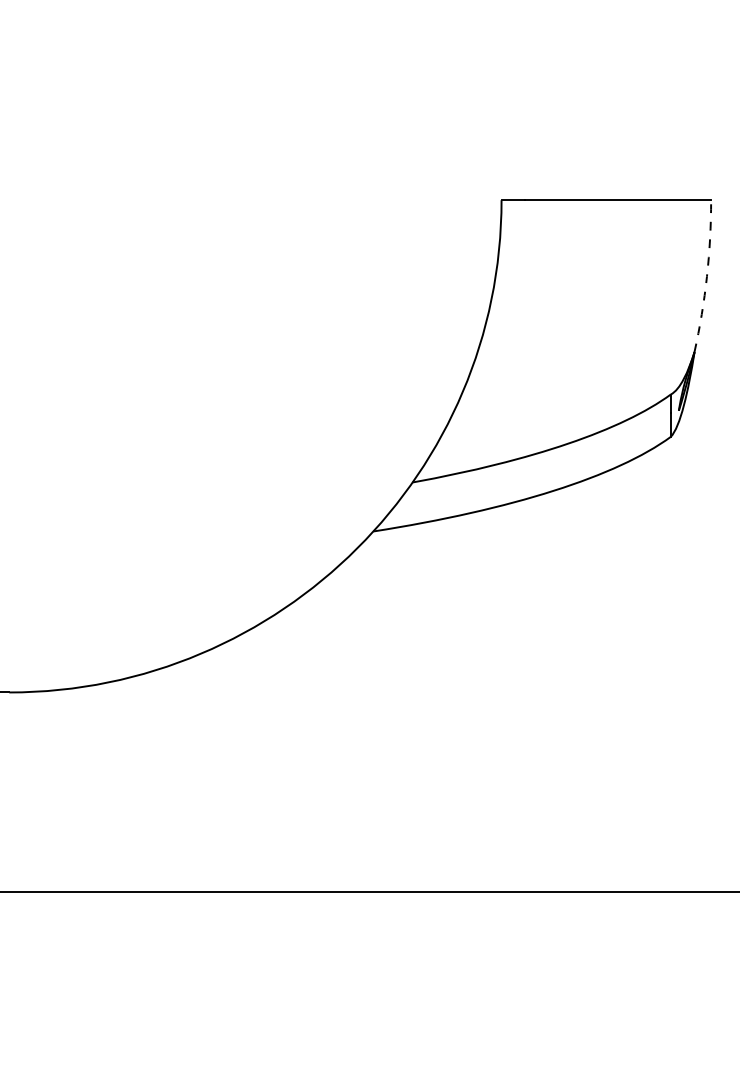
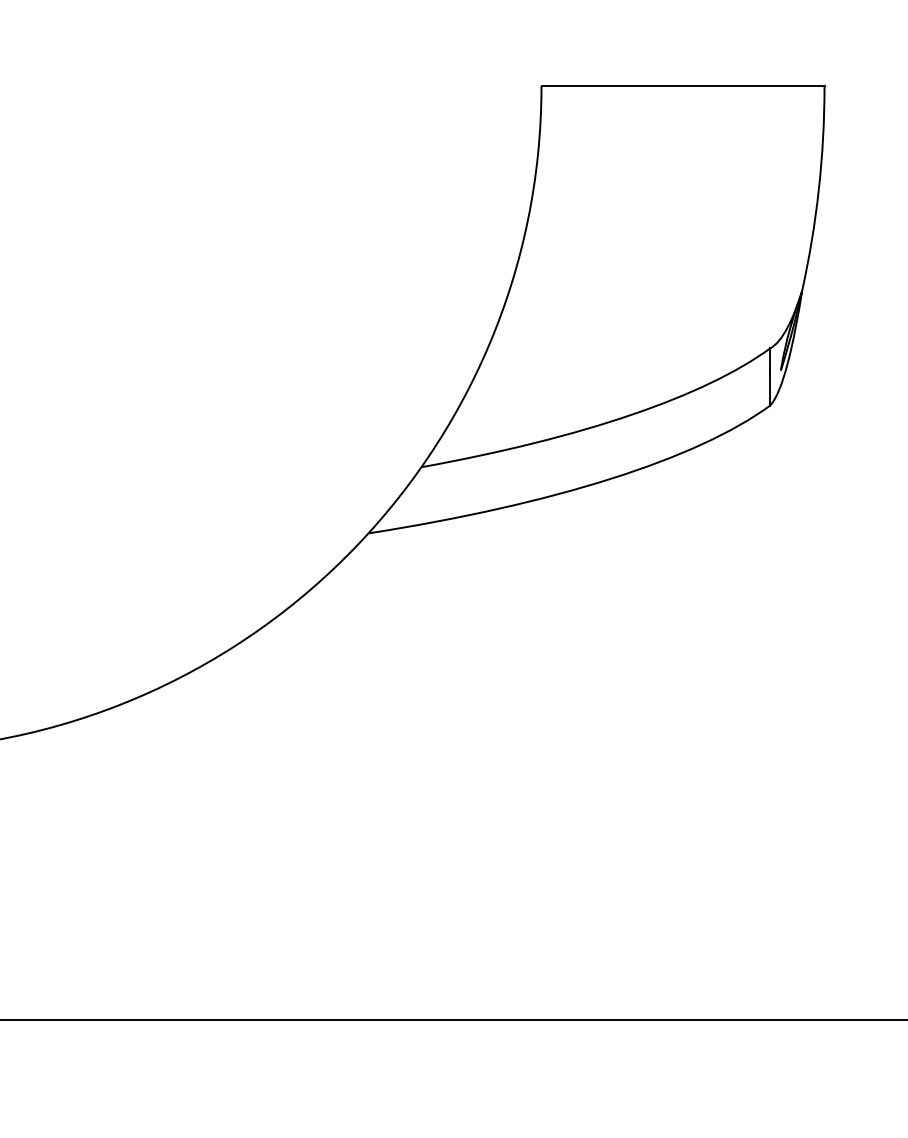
arc: (706, 276) -> (818, 189), dashed -> solid

